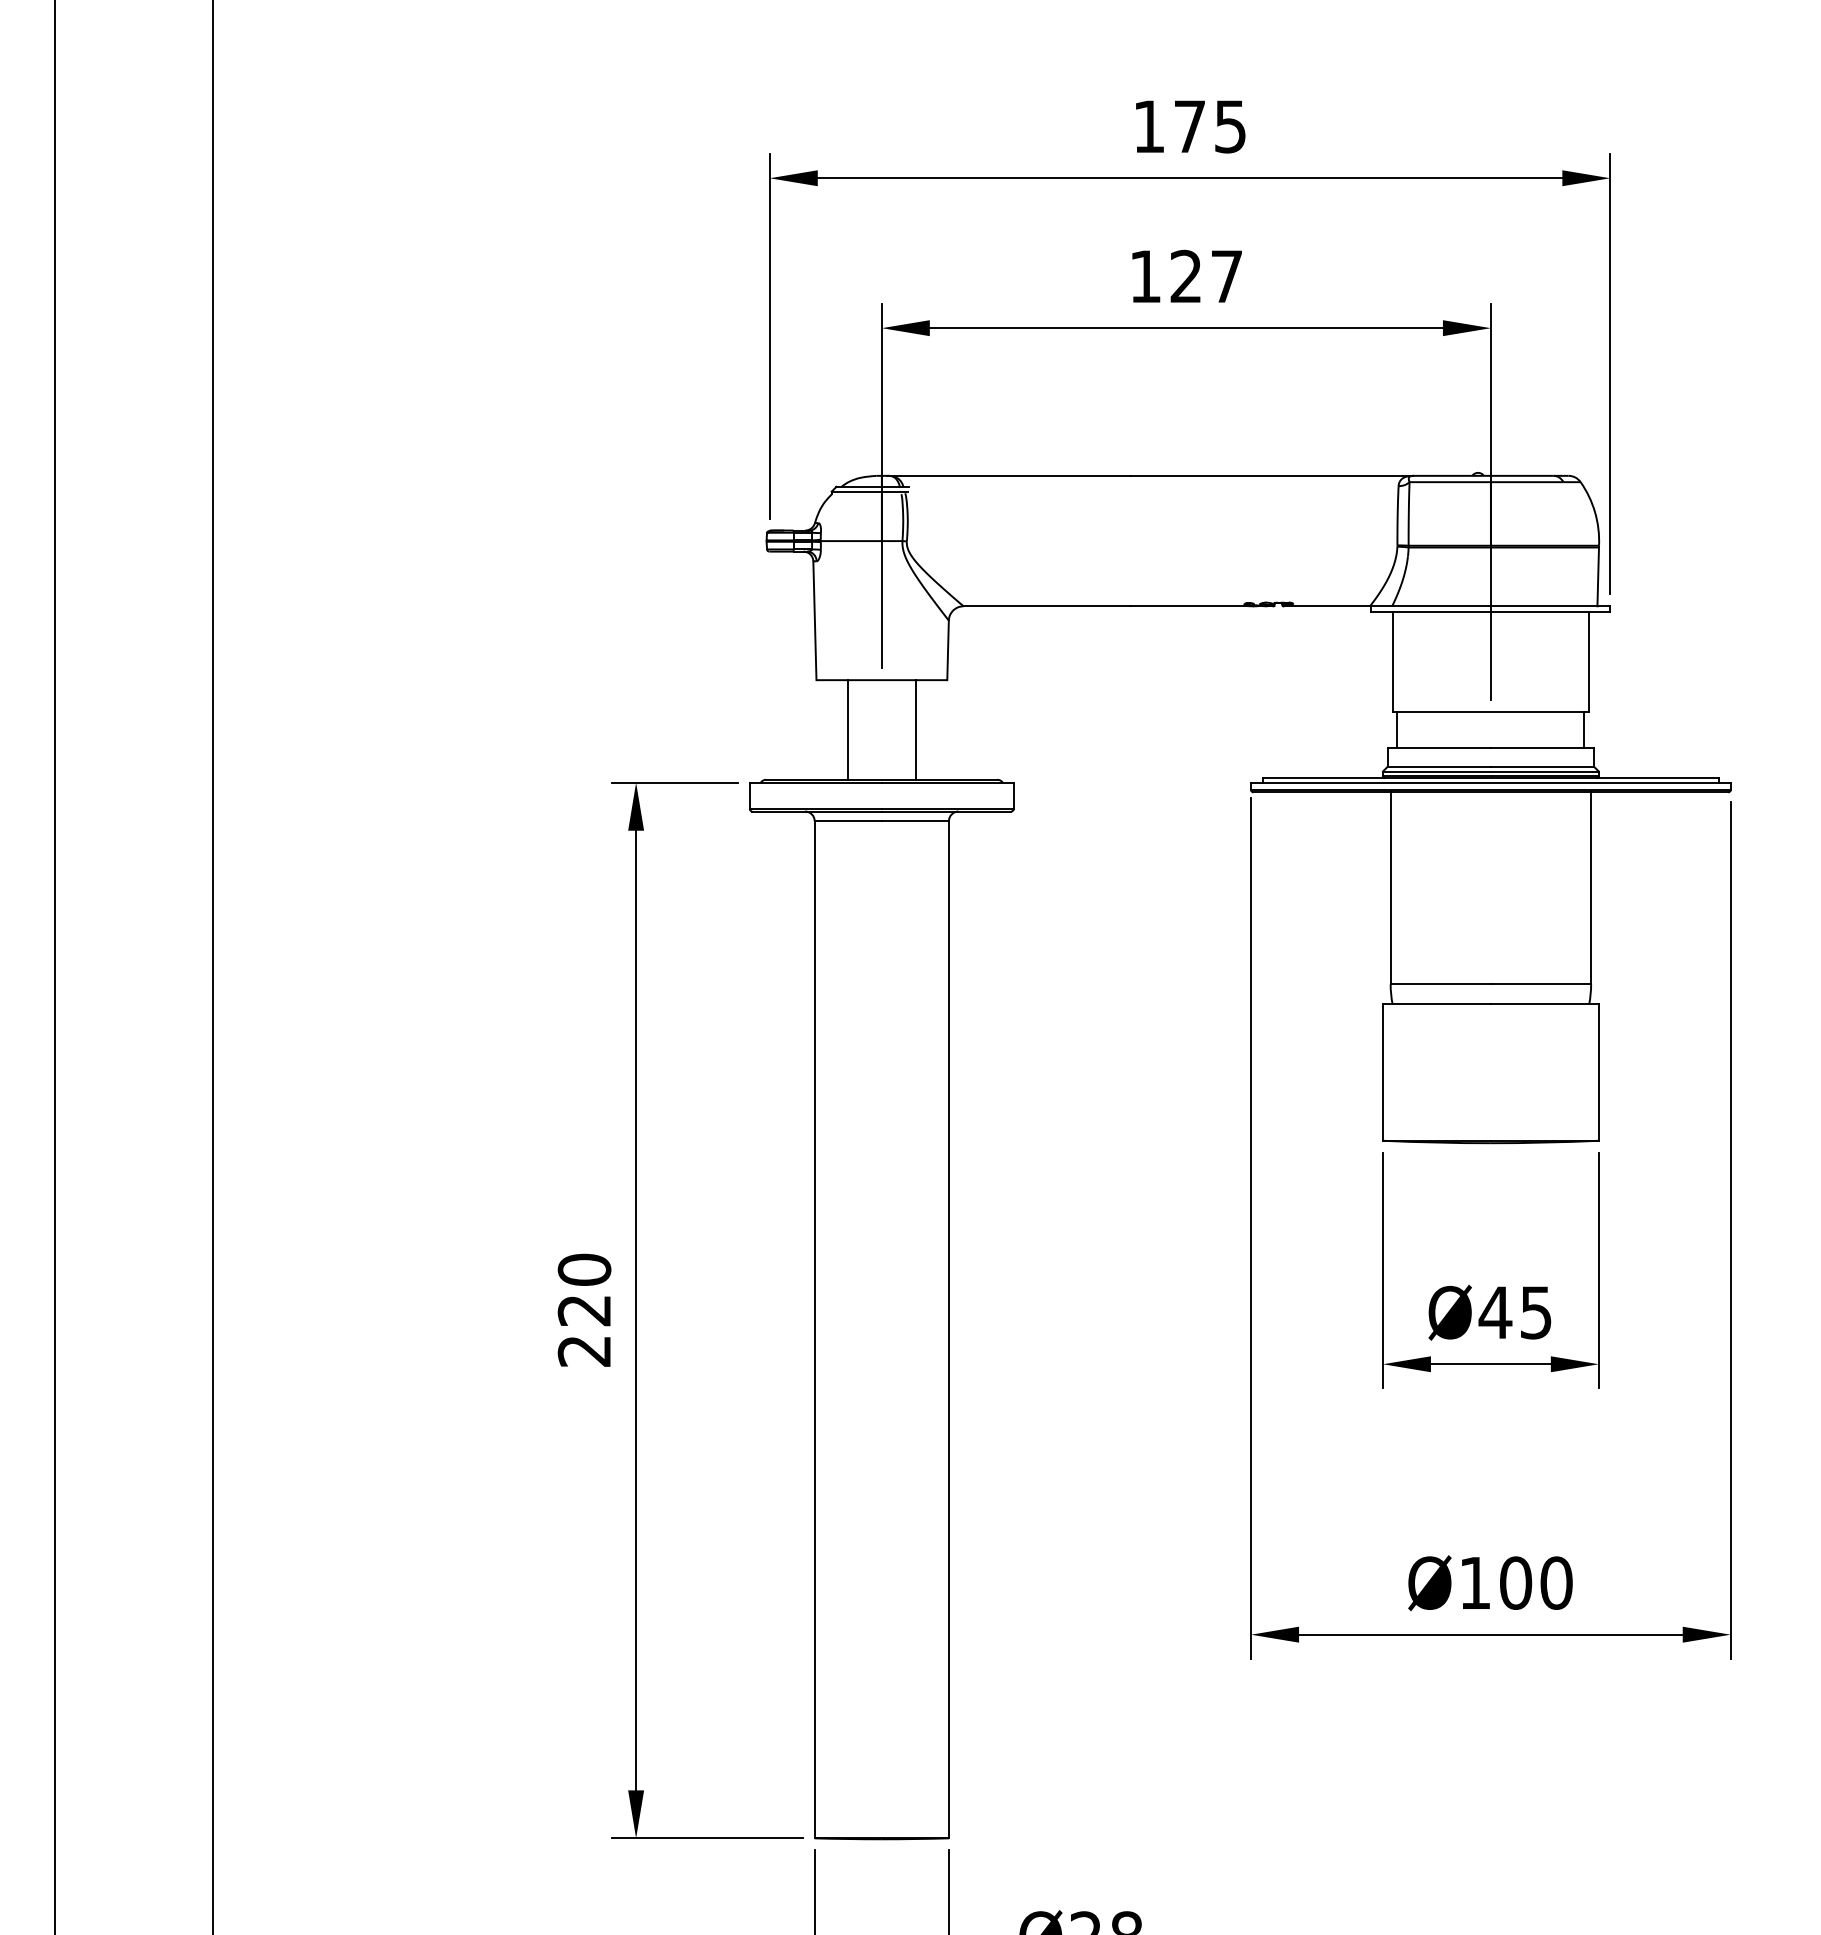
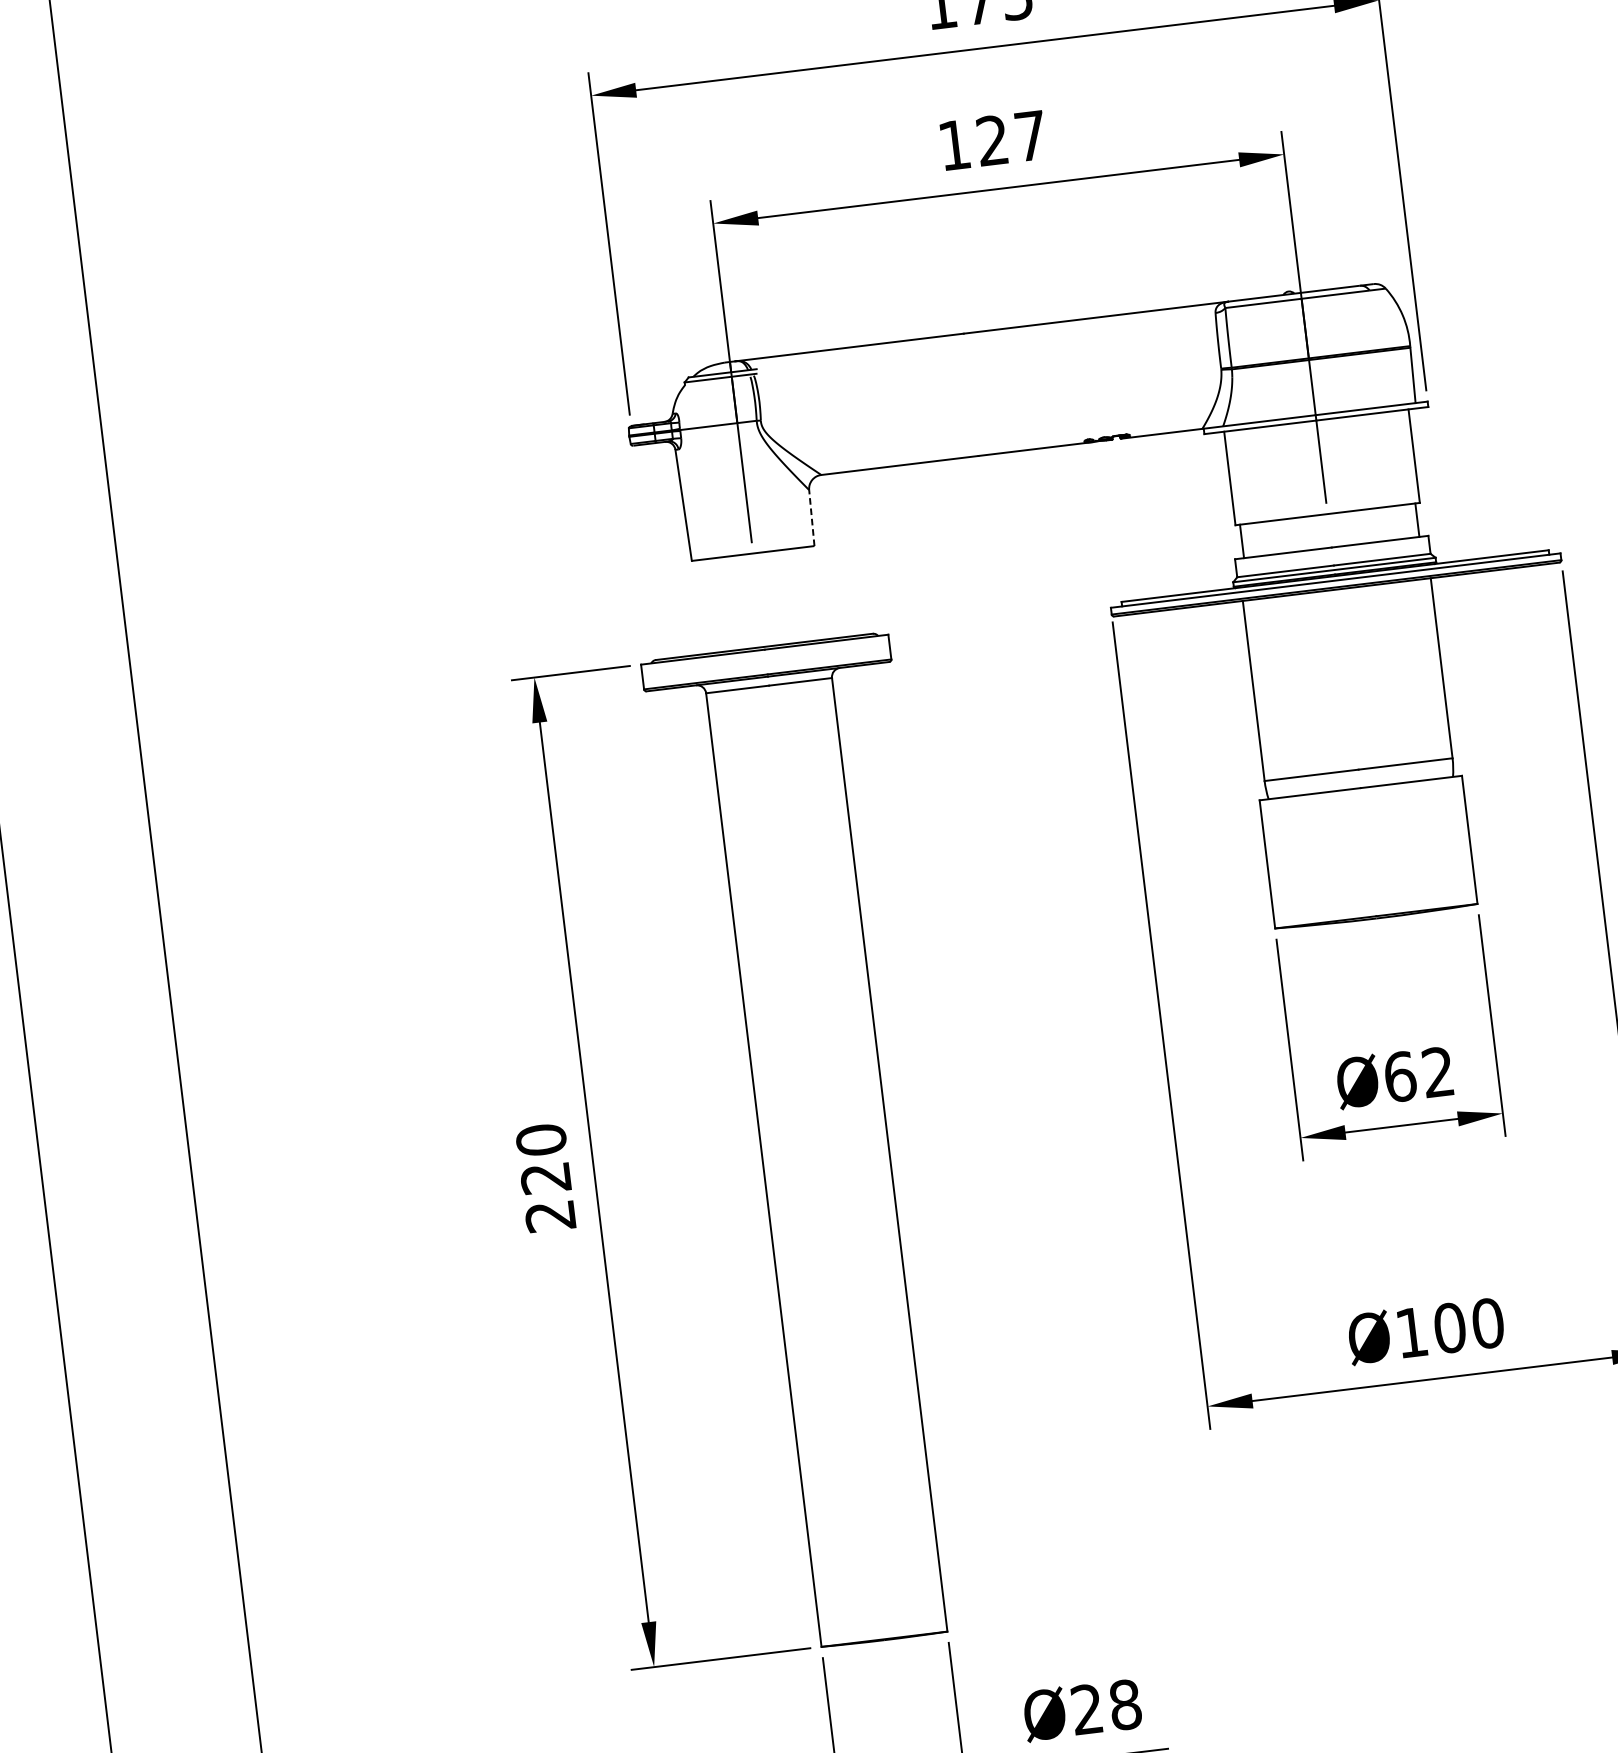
line: (948, 650) -> (812, 518), solid -> dashed
line: (847, 729) -> (726, 603), removed
line: (916, 729) -> (791, 595), removed
text: (1514, 1312) -> (1417, 1074), Ø45 -> Ø62

